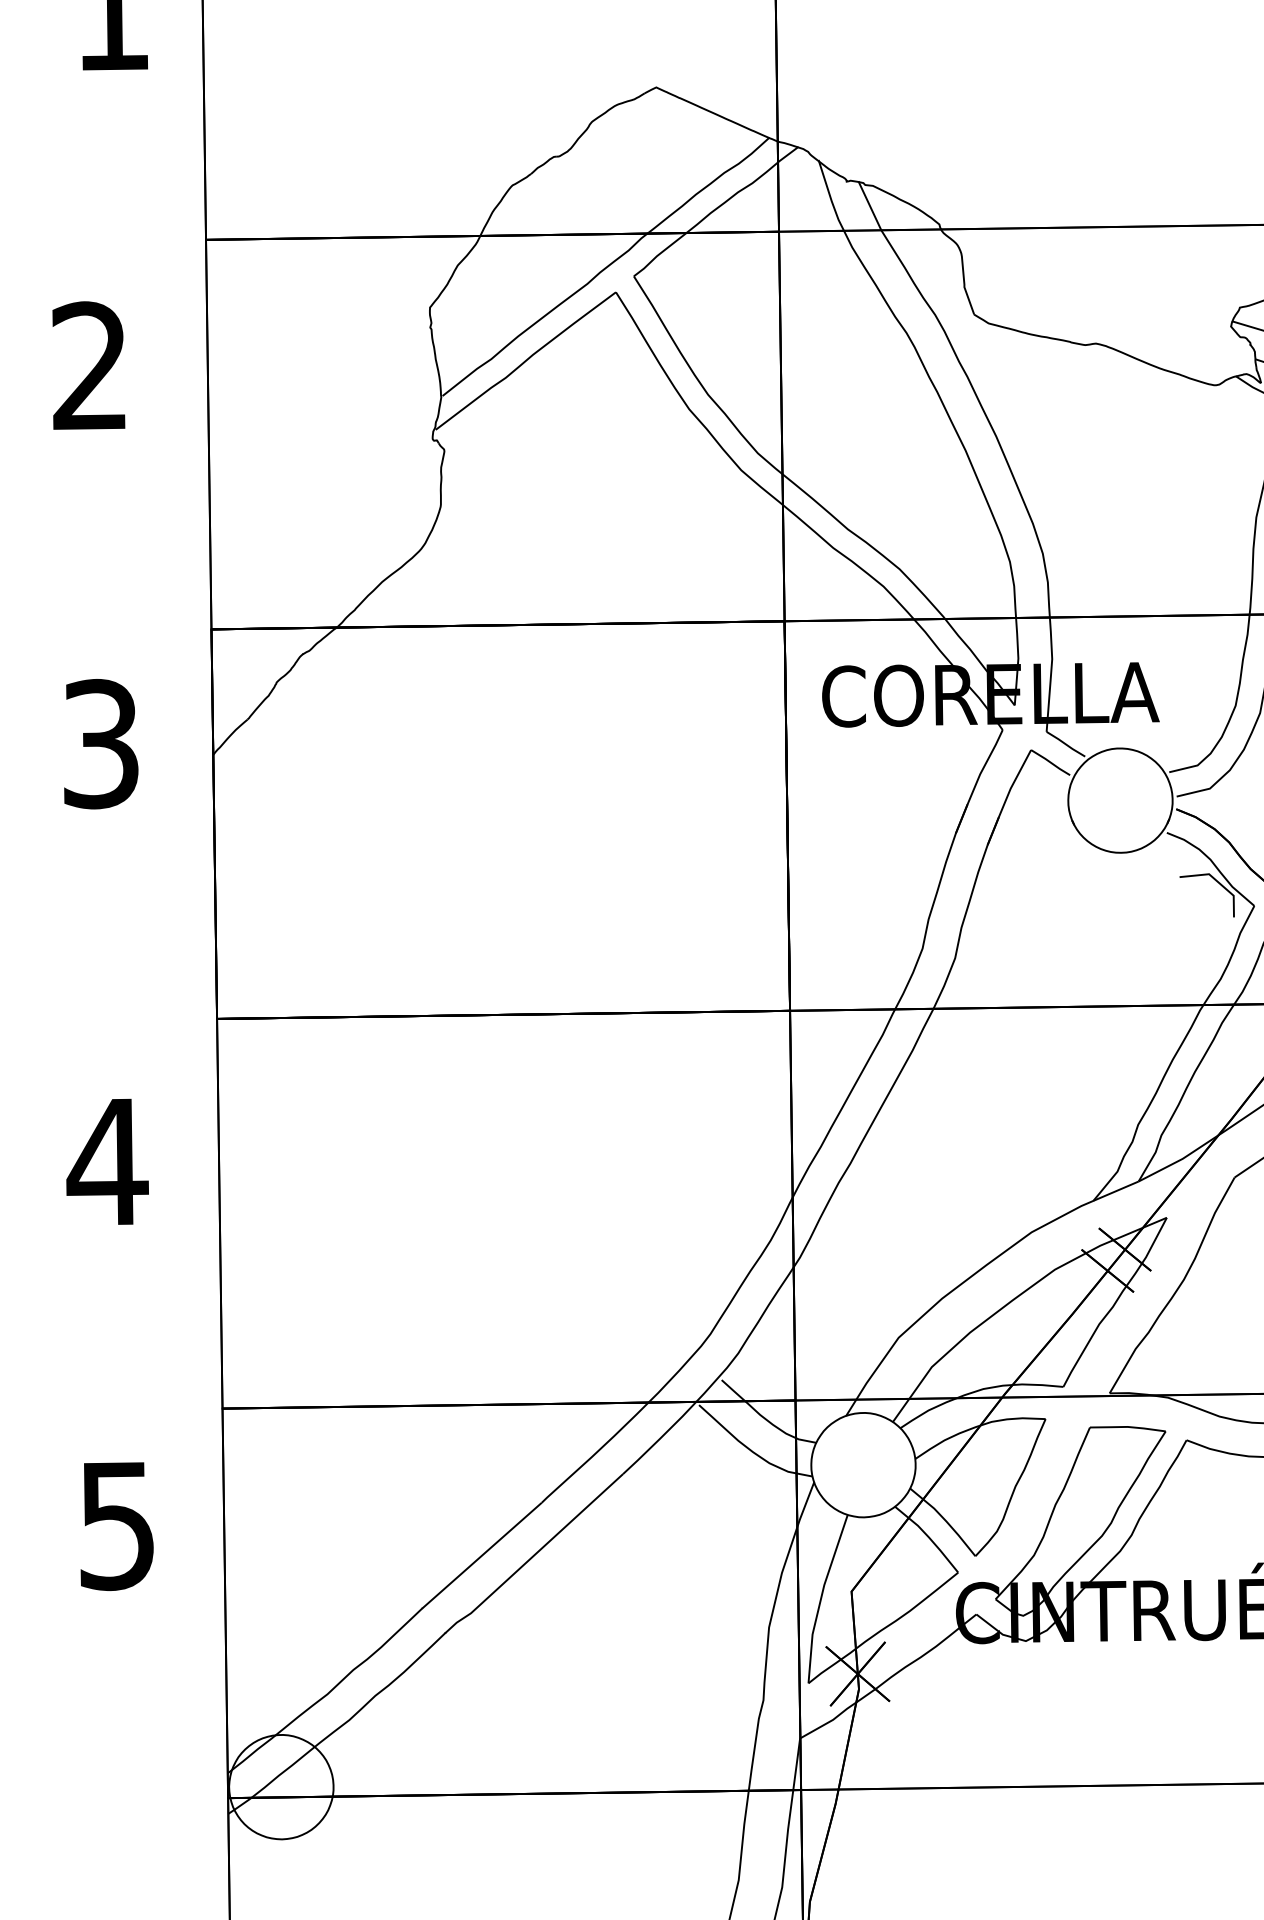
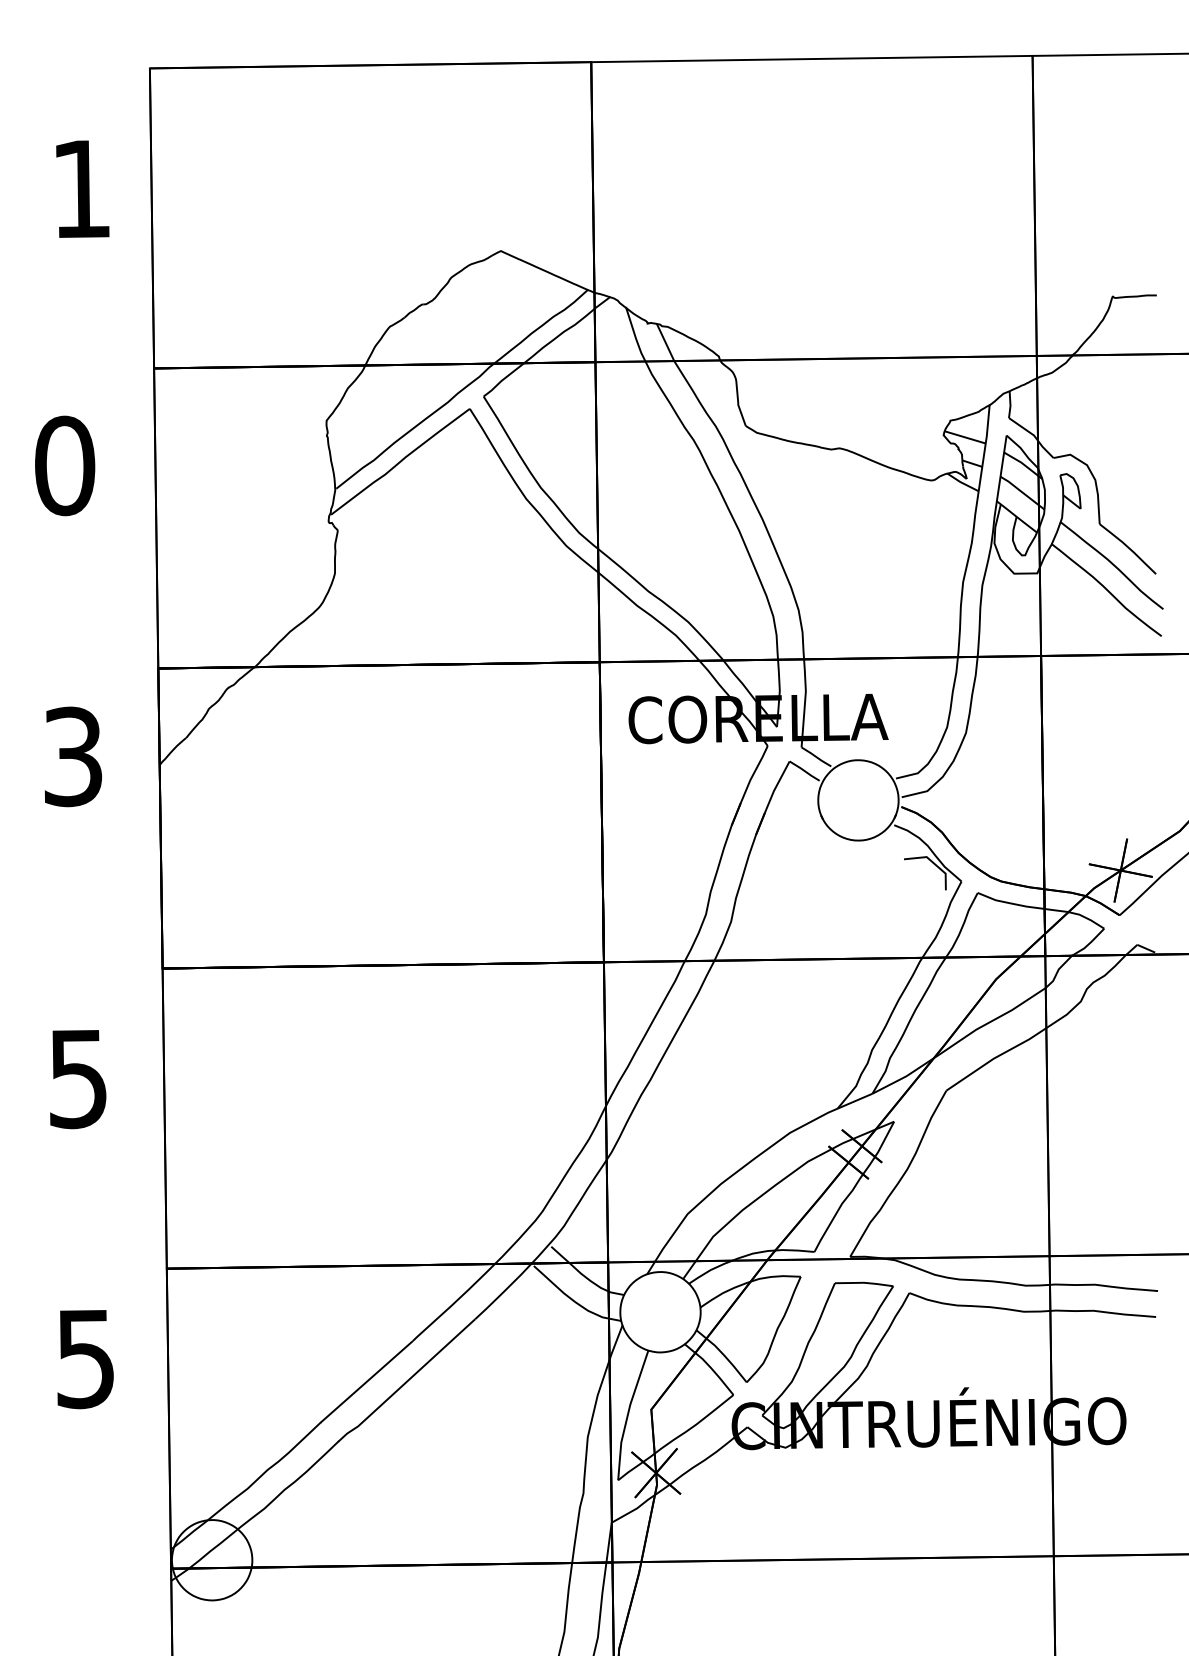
text: (90, 365) -> (65, 465), 2 -> 0
text: (107, 1163) -> (78, 1079), 4 -> 5

